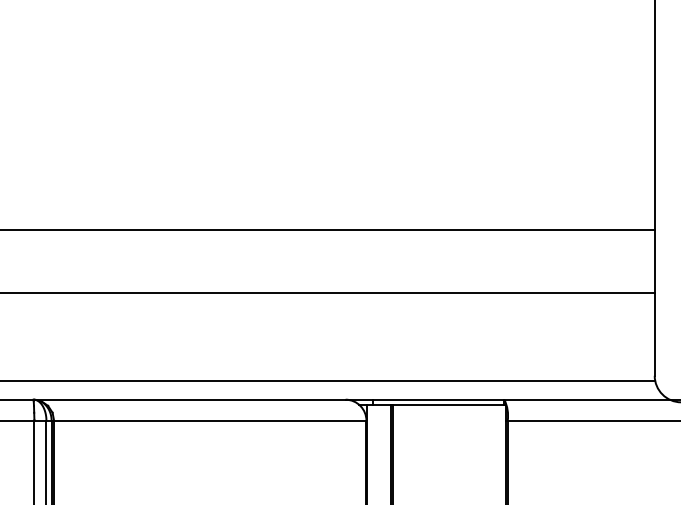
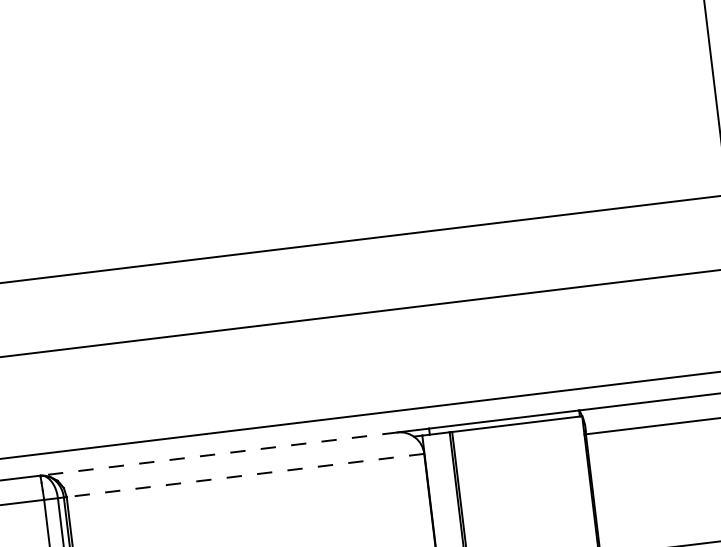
line: (189, 399) -> (218, 453), solid -> dashed
line: (209, 420) -> (244, 475), solid -> dashed

